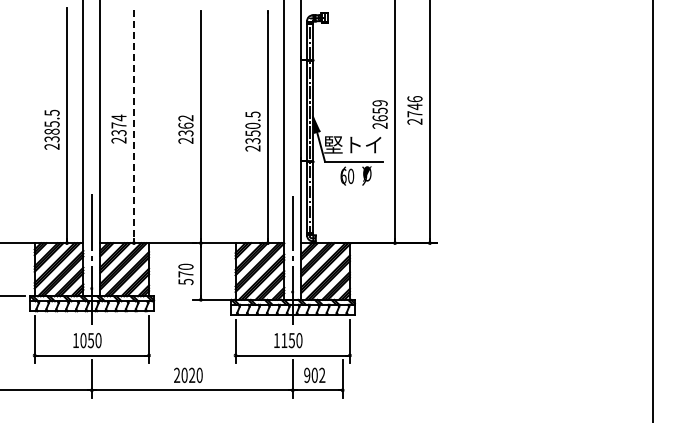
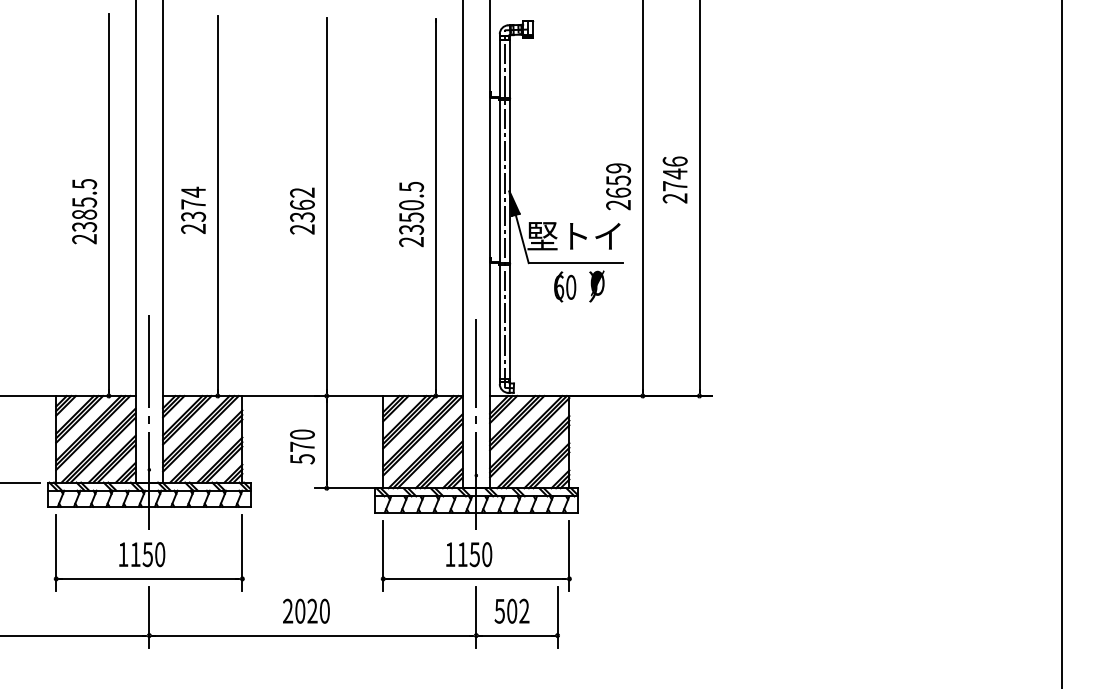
line: (133, 125) -> (217, 204), dashed -> solid
text: (83, 340) -> (135, 554), 1050 -> 1150
text: (307, 374) -> (500, 609), 902 -> 502

